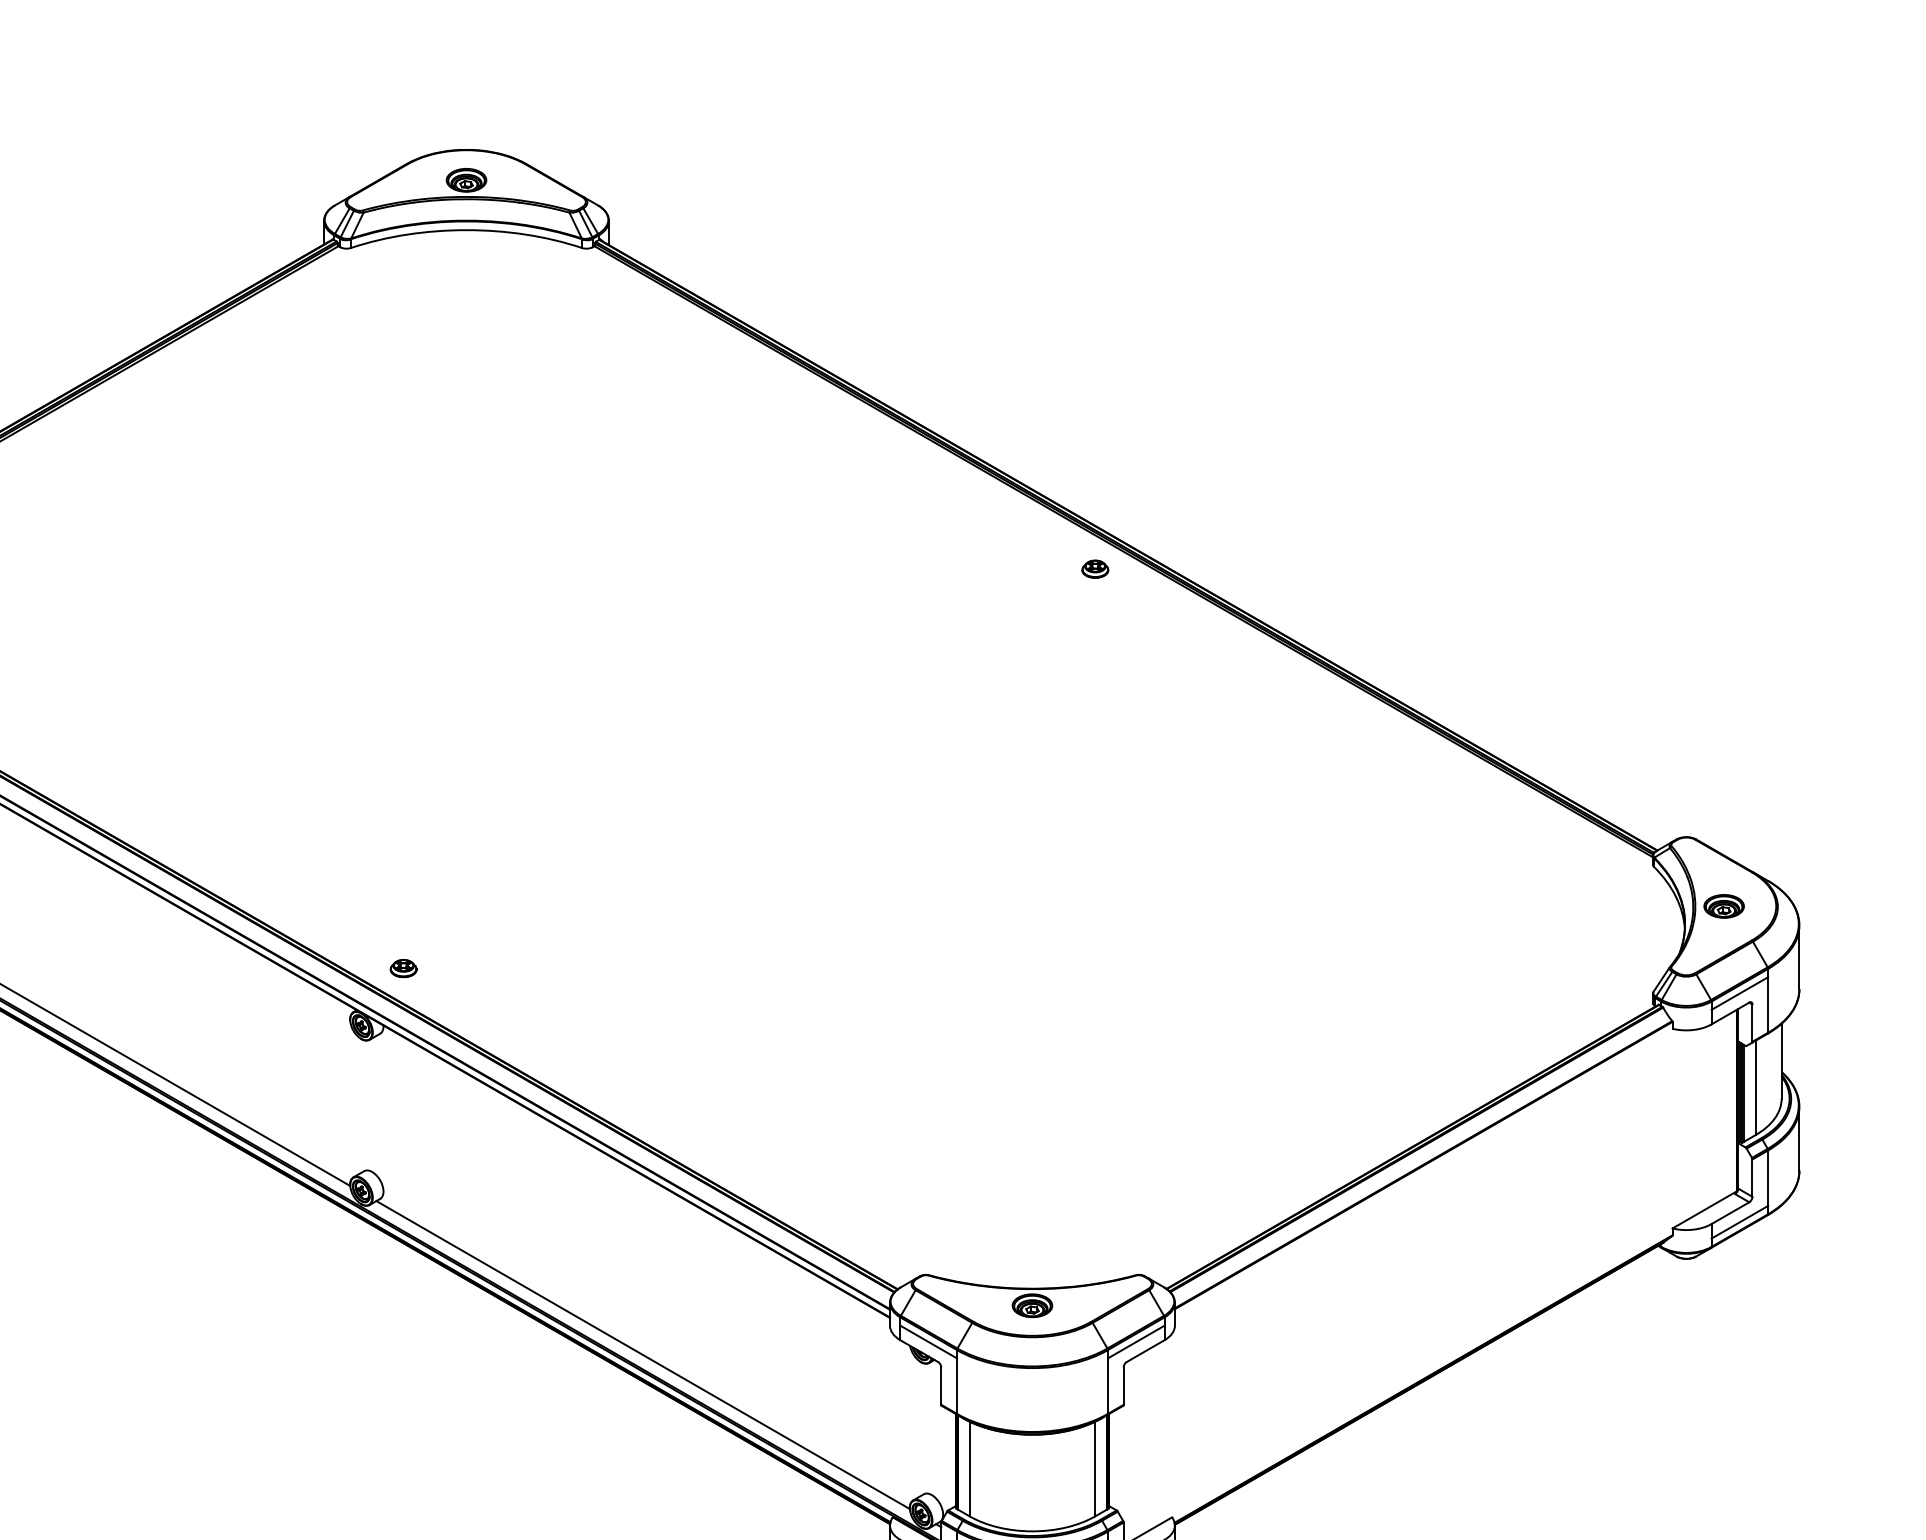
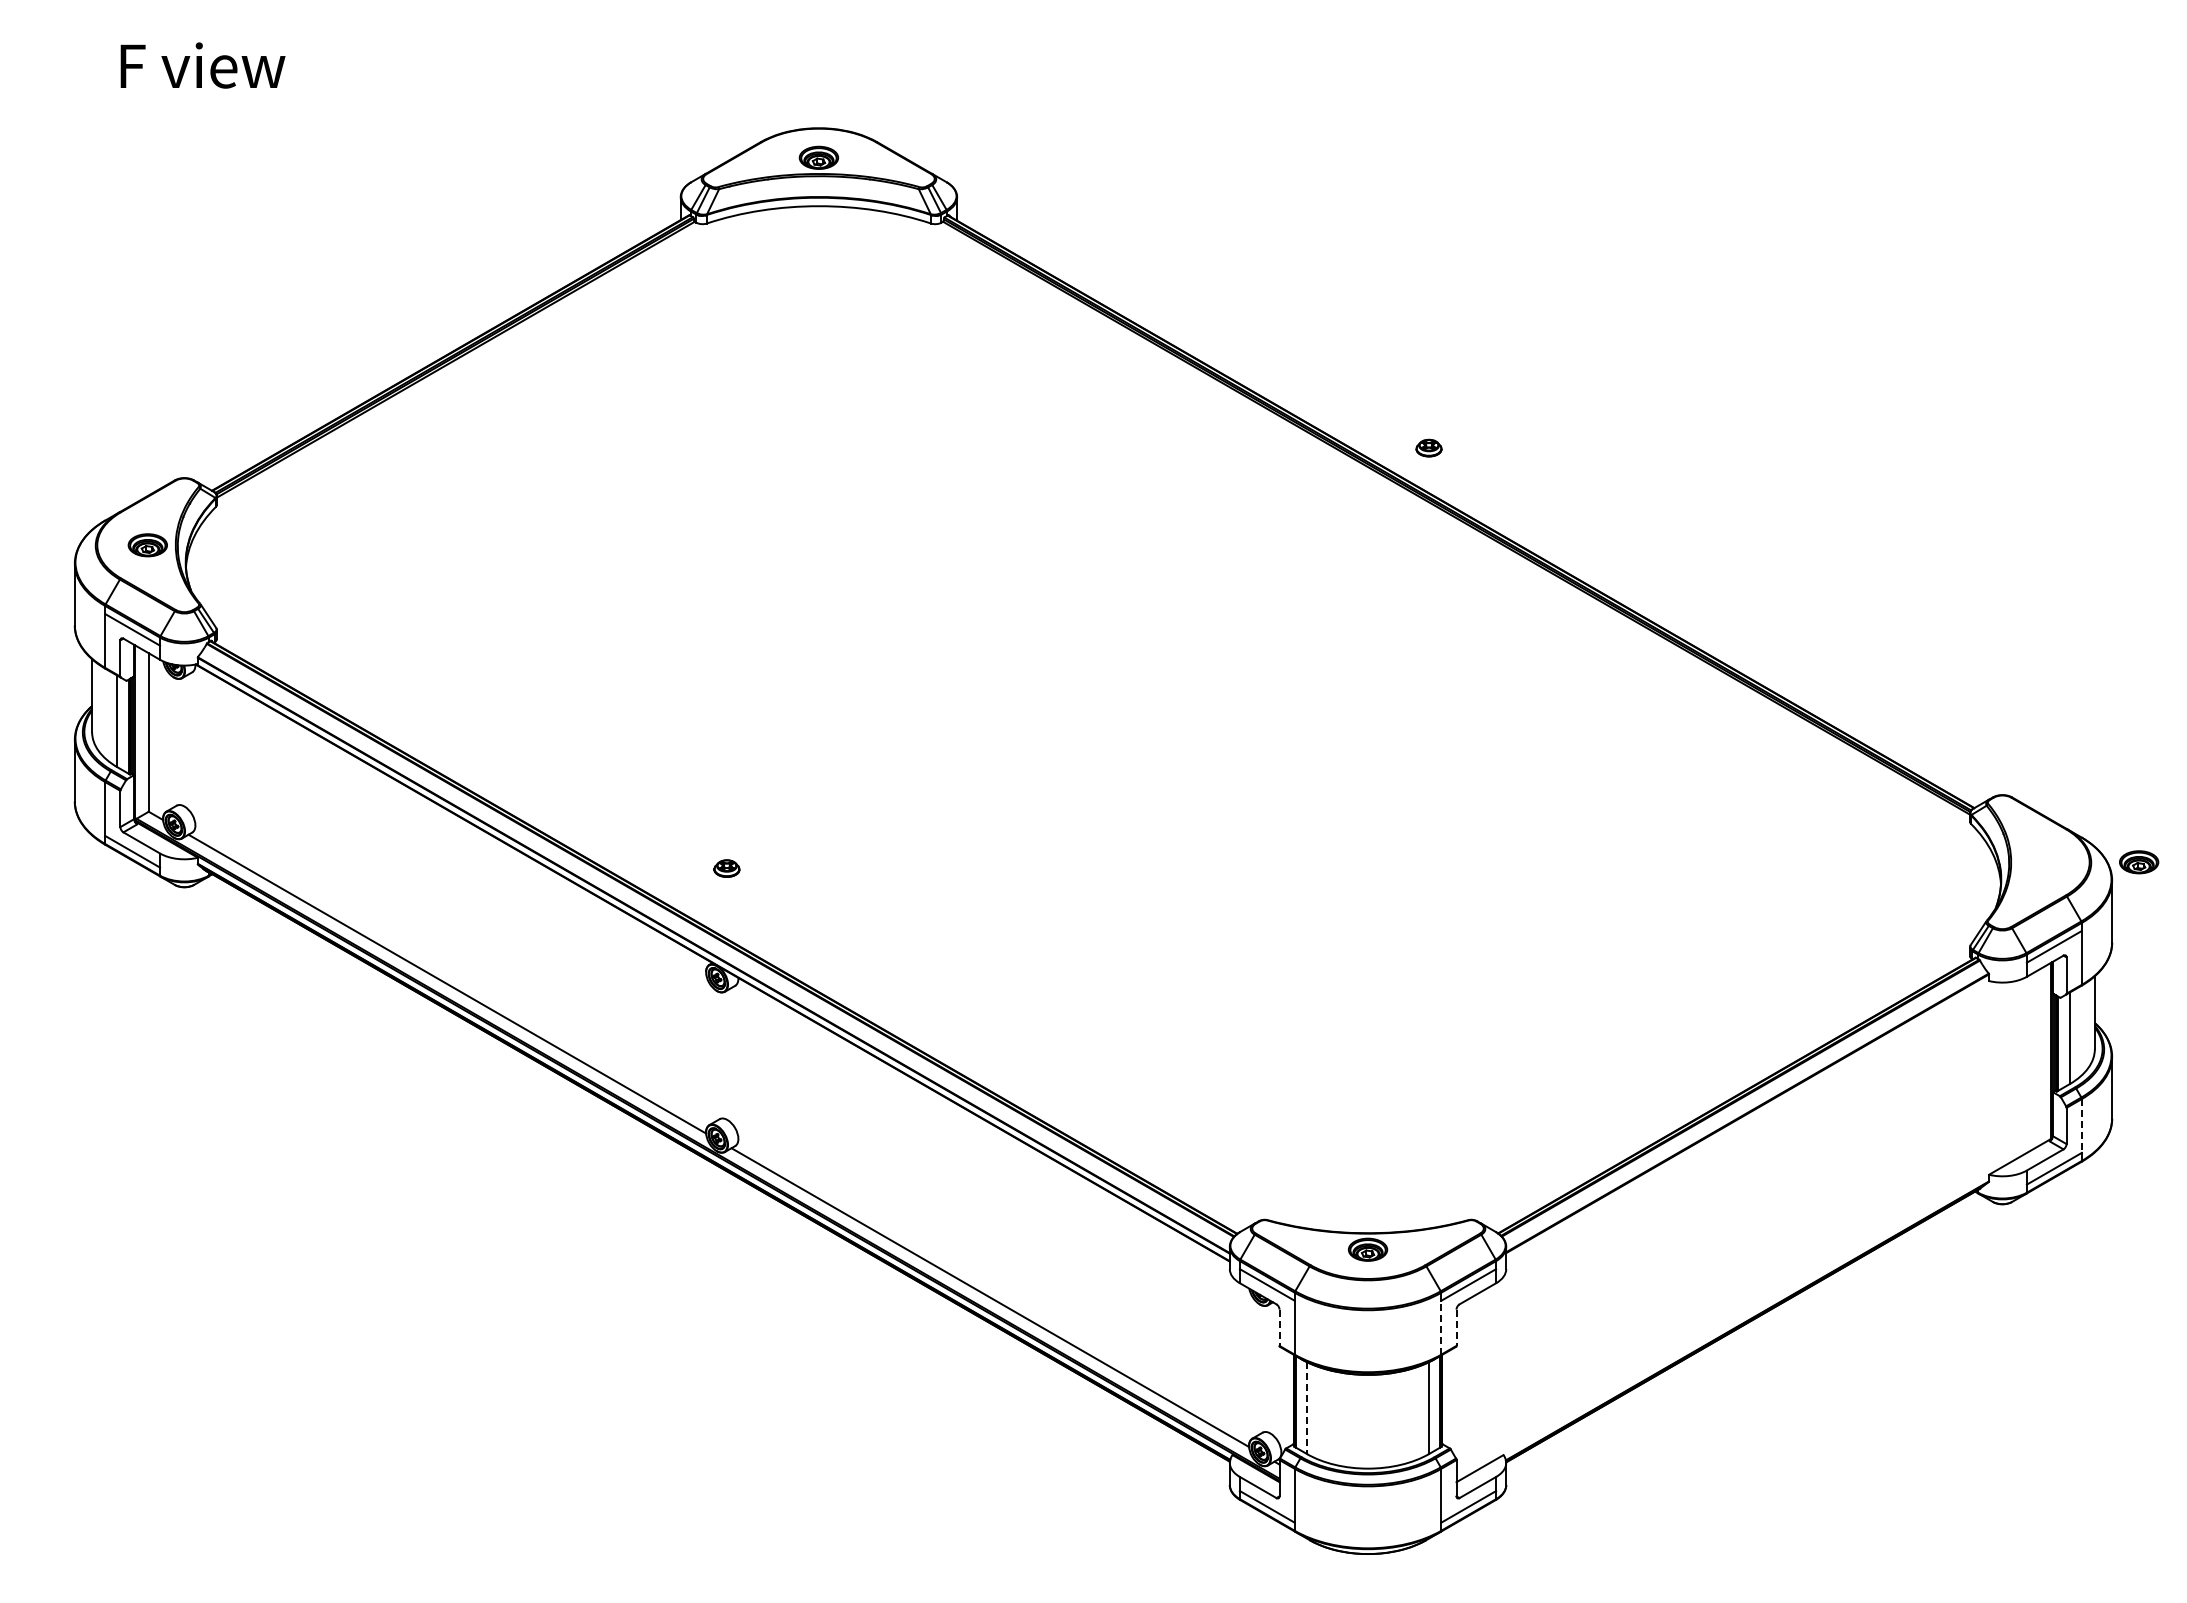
part: (1094, 568) -> (1428, 447), moved
part: (1724, 906) -> (2139, 862), moved
part: (403, 968) -> (726, 868), moved
line: (1767, 1177) -> (2081, 1125), solid -> dashed
line: (1108, 1385) -> (1441, 1327), solid -> dashed
line: (941, 1386) -> (1279, 1328), solid -> dashed
line: (1123, 1386) -> (1456, 1328), solid -> dashed
line: (970, 1469) -> (1307, 1408), solid -> dashed

